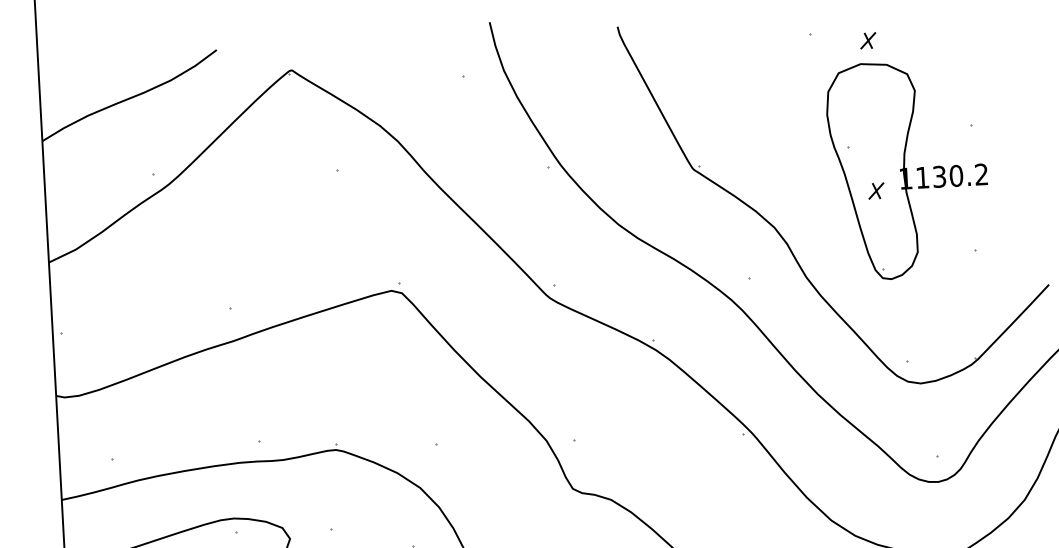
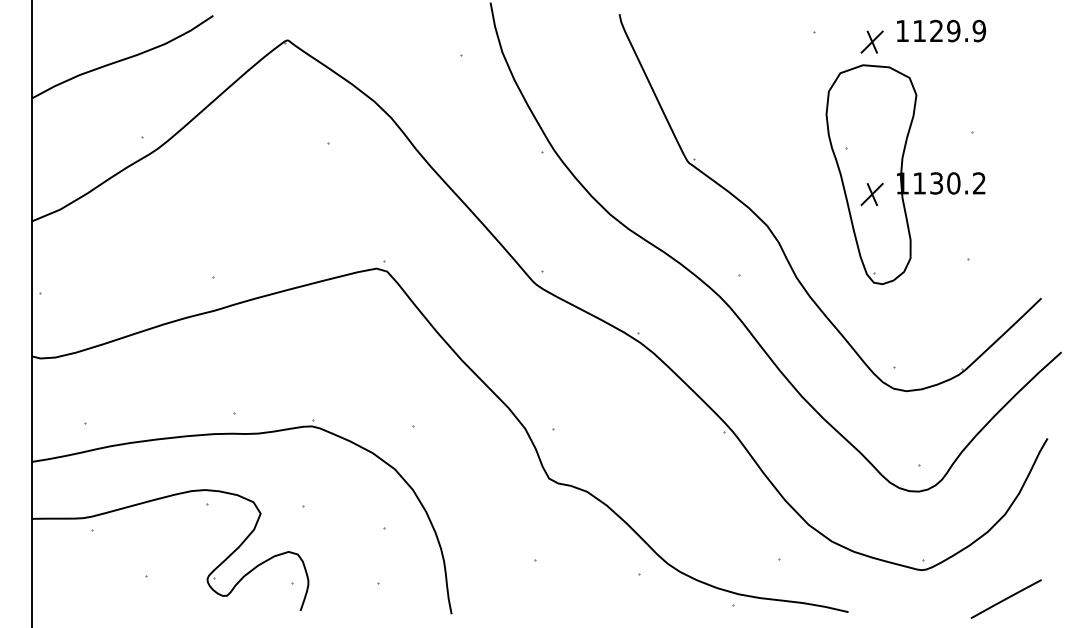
part: (936, 25) -> (941, 30), added
part: (867, 40) -> (871, 41), size x1.43
part: (875, 190) -> (871, 193), size x1.43

